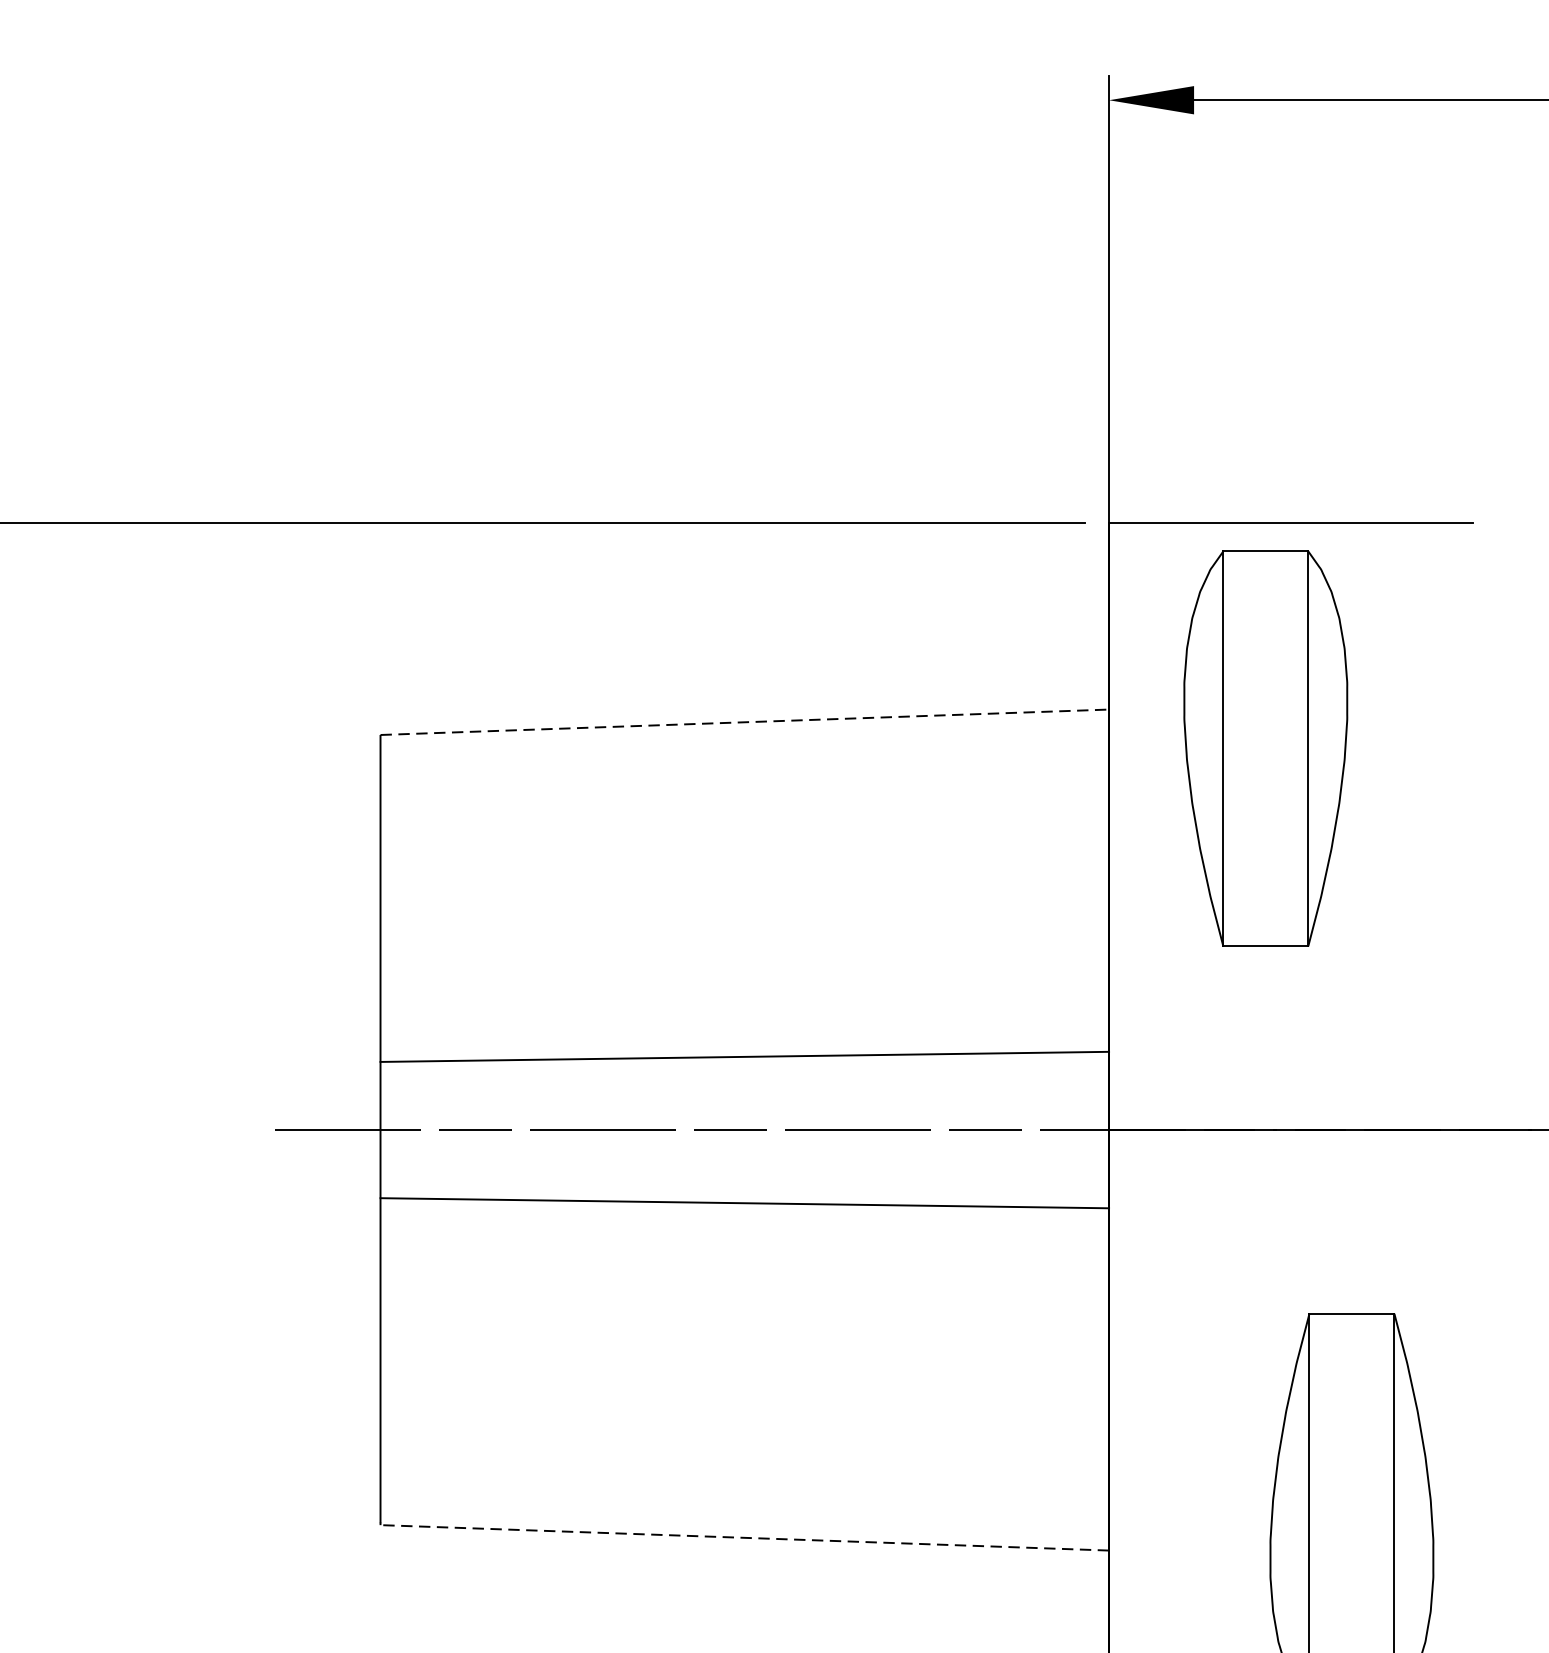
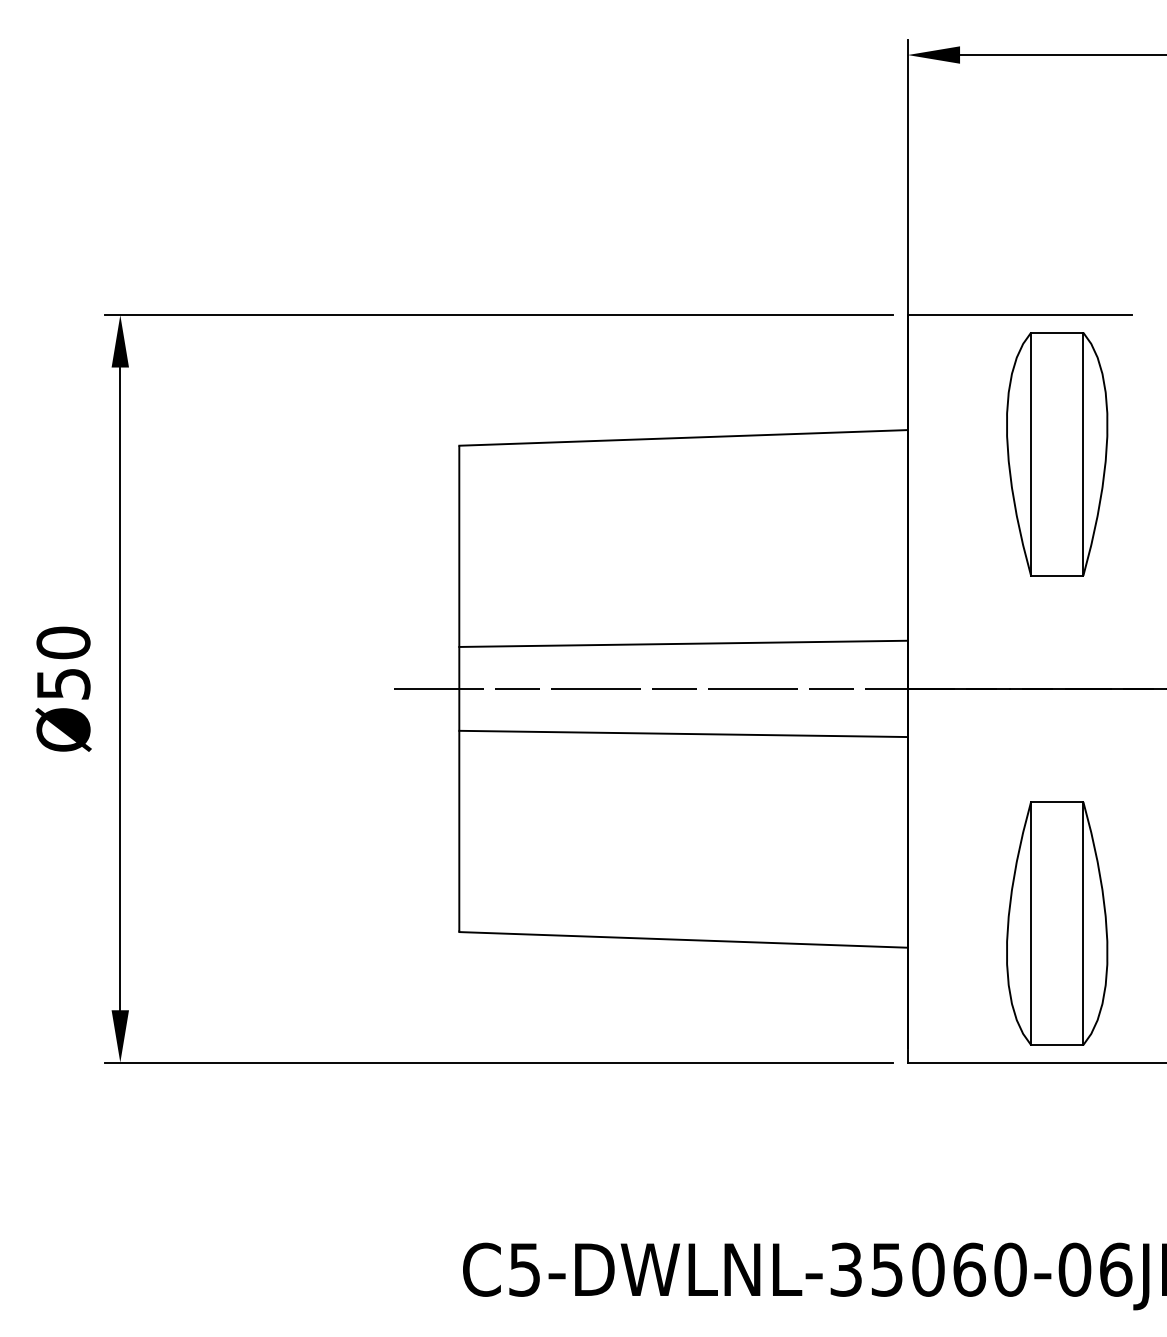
line: (746, 721) -> (684, 437), dashed -> solid
part: (1266, 749) -> (1057, 454), moved
line: (744, 1537) -> (683, 939), dashed -> solid

